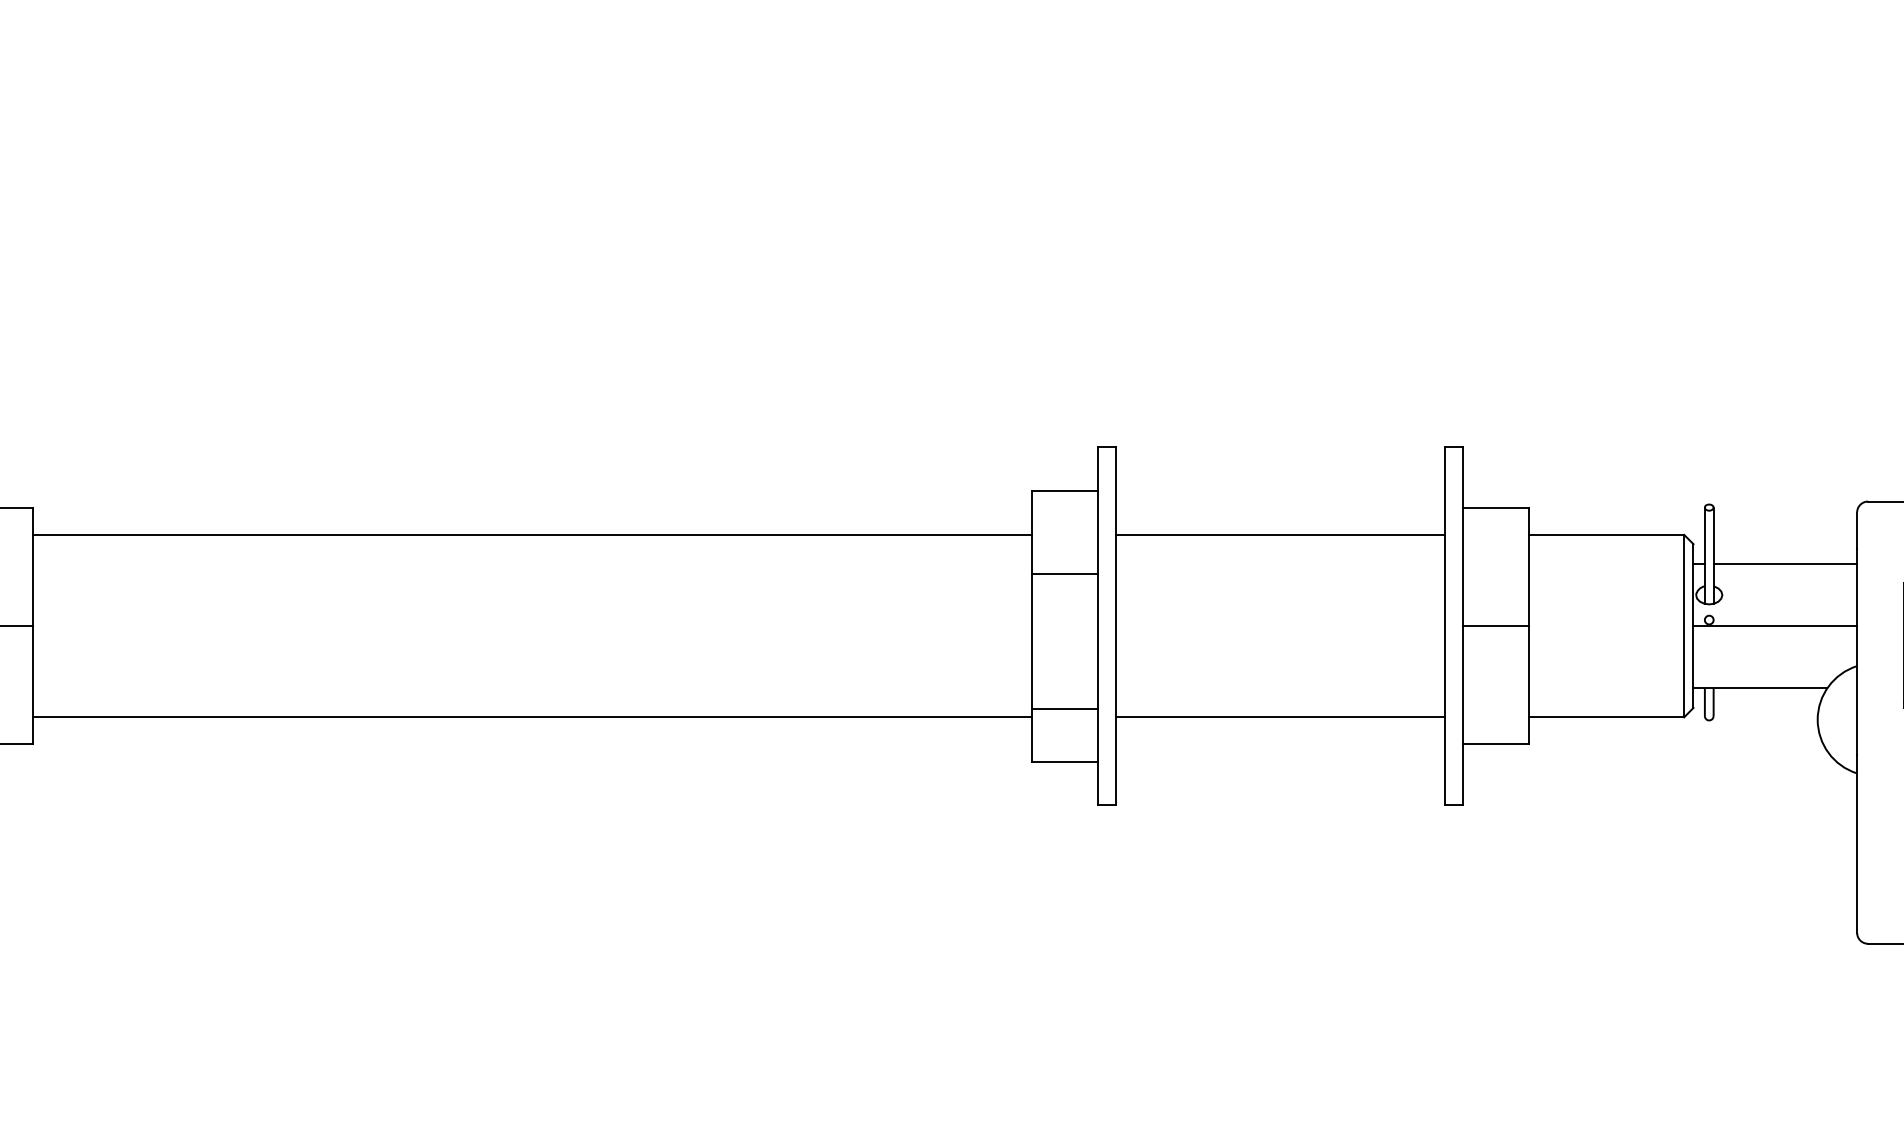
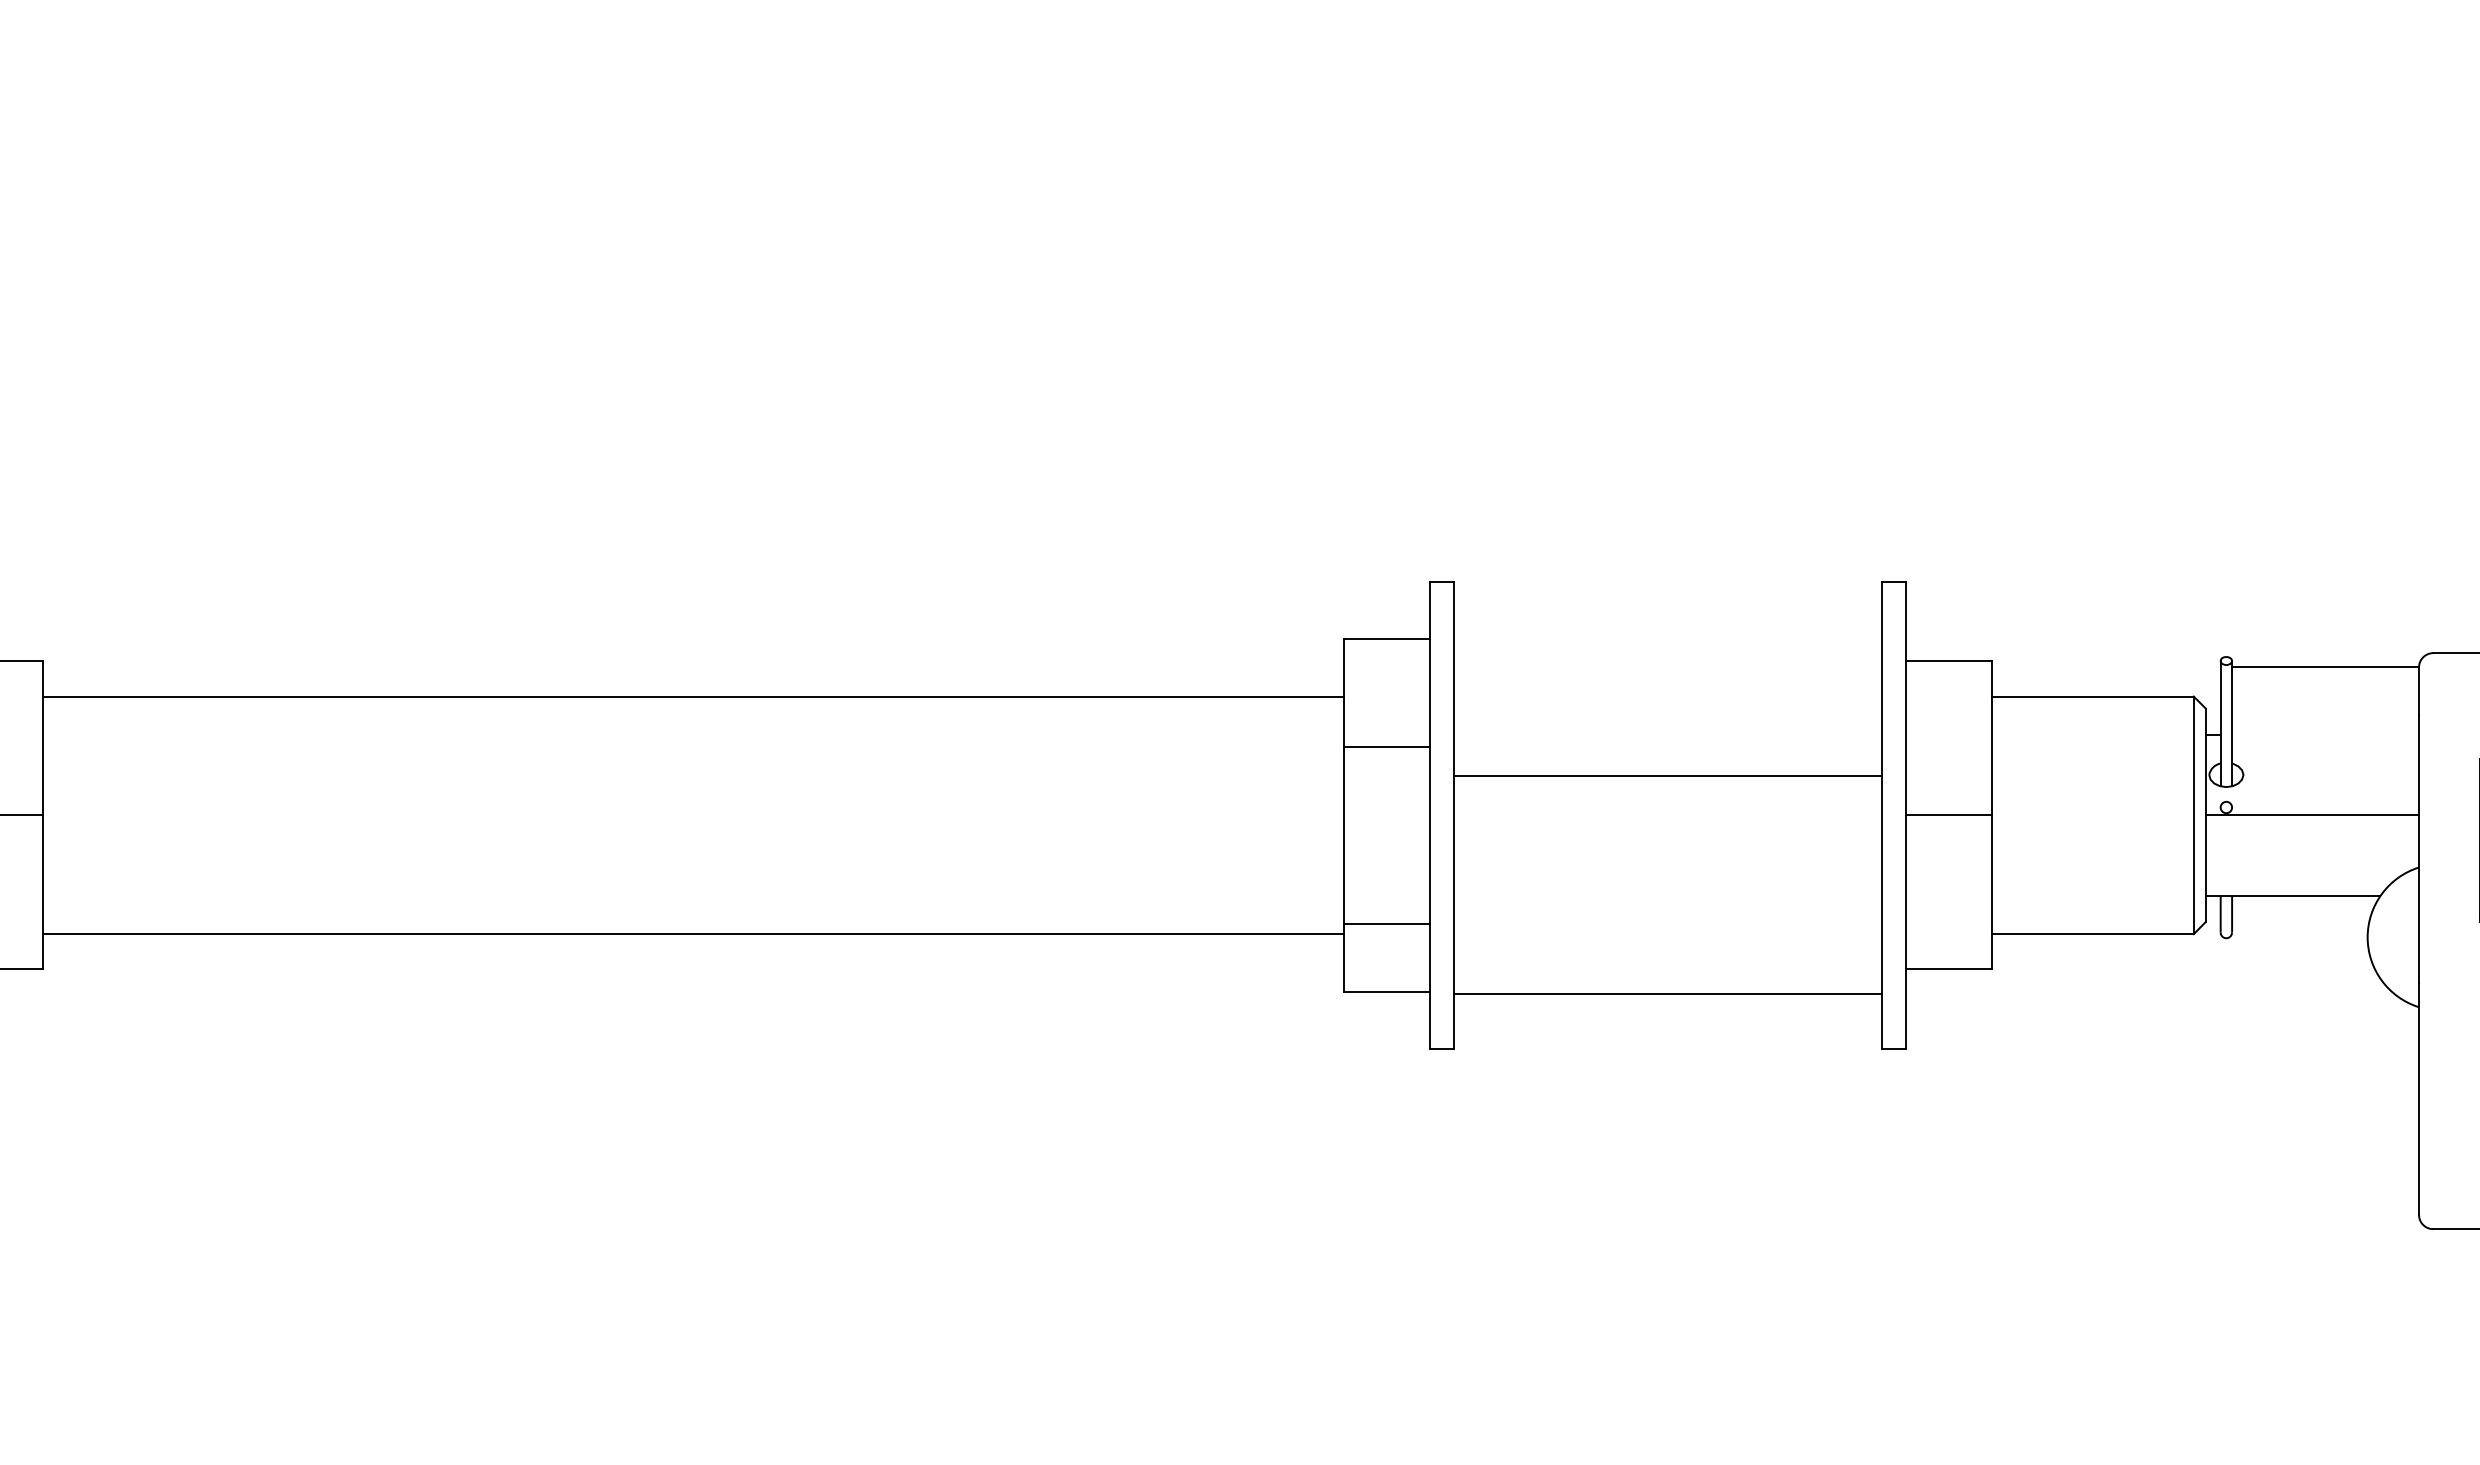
line: (1280, 534) -> (1667, 775), moved
line: (1785, 564) -> (2325, 666), moved
line: (1280, 717) -> (1667, 994), moved

